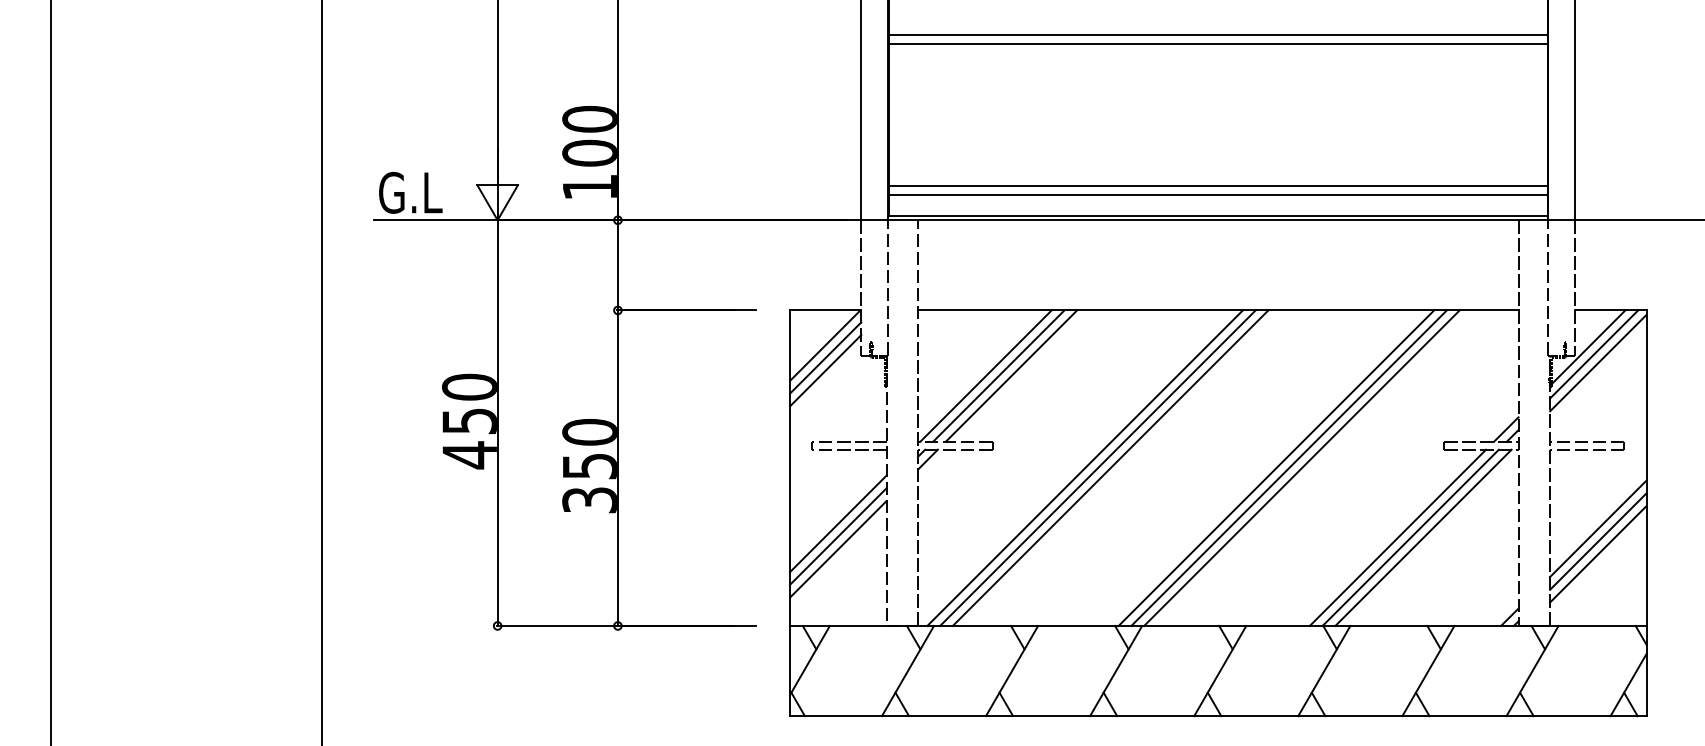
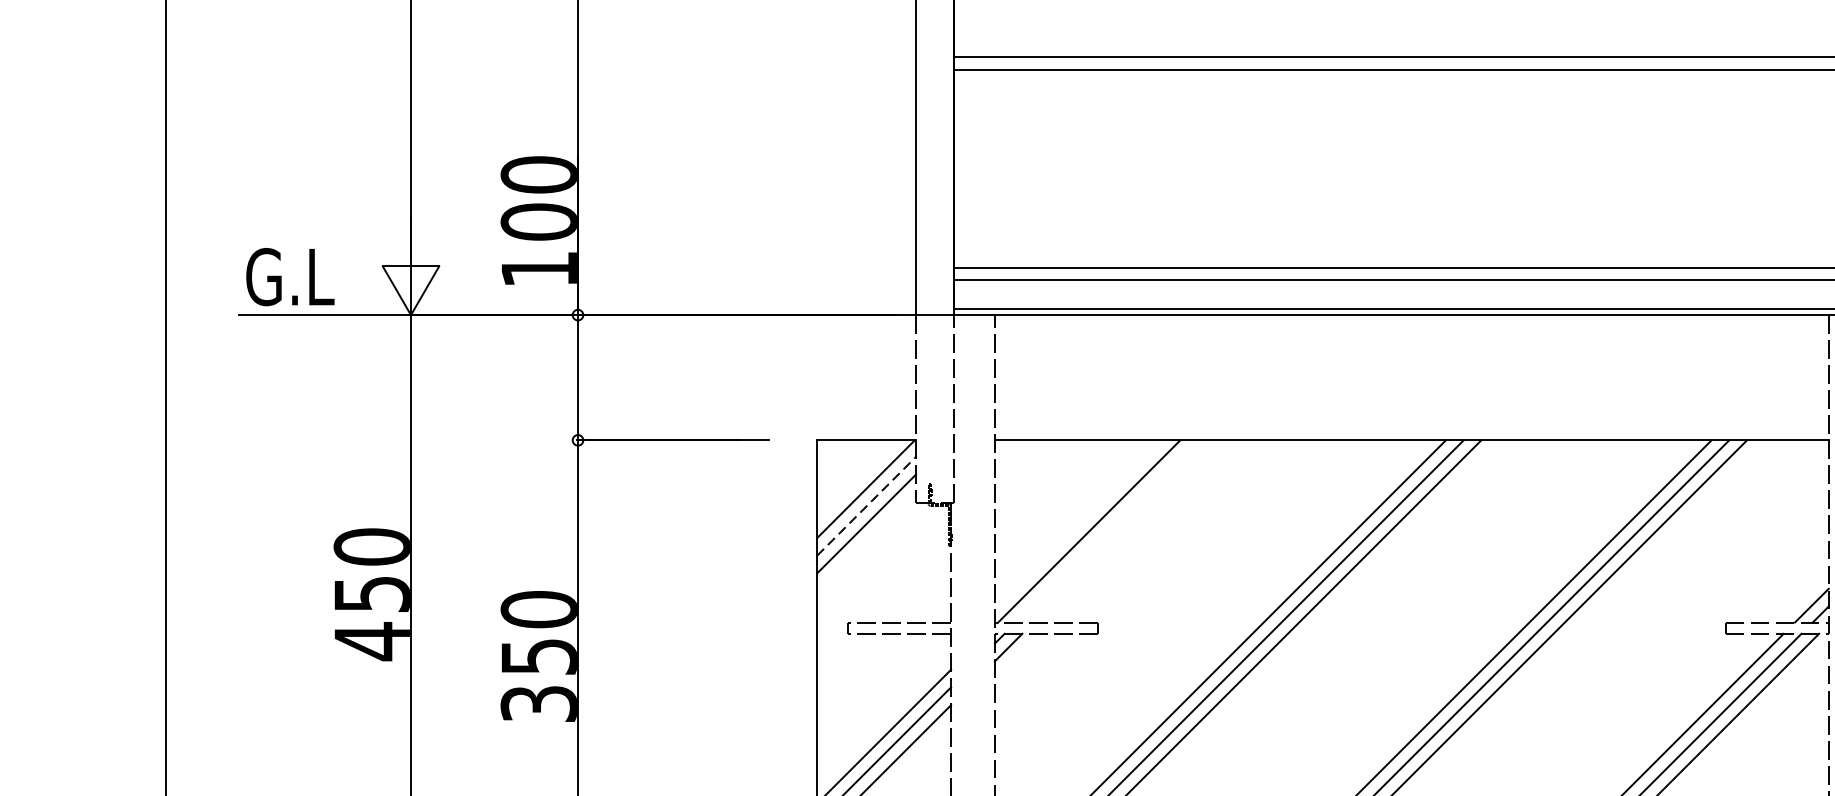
line: (826, 357) -> (867, 505), solid -> dashed
line: (998, 375) -> (1106, 530), removed
line: (1011, 375) -> (1124, 530), removed

